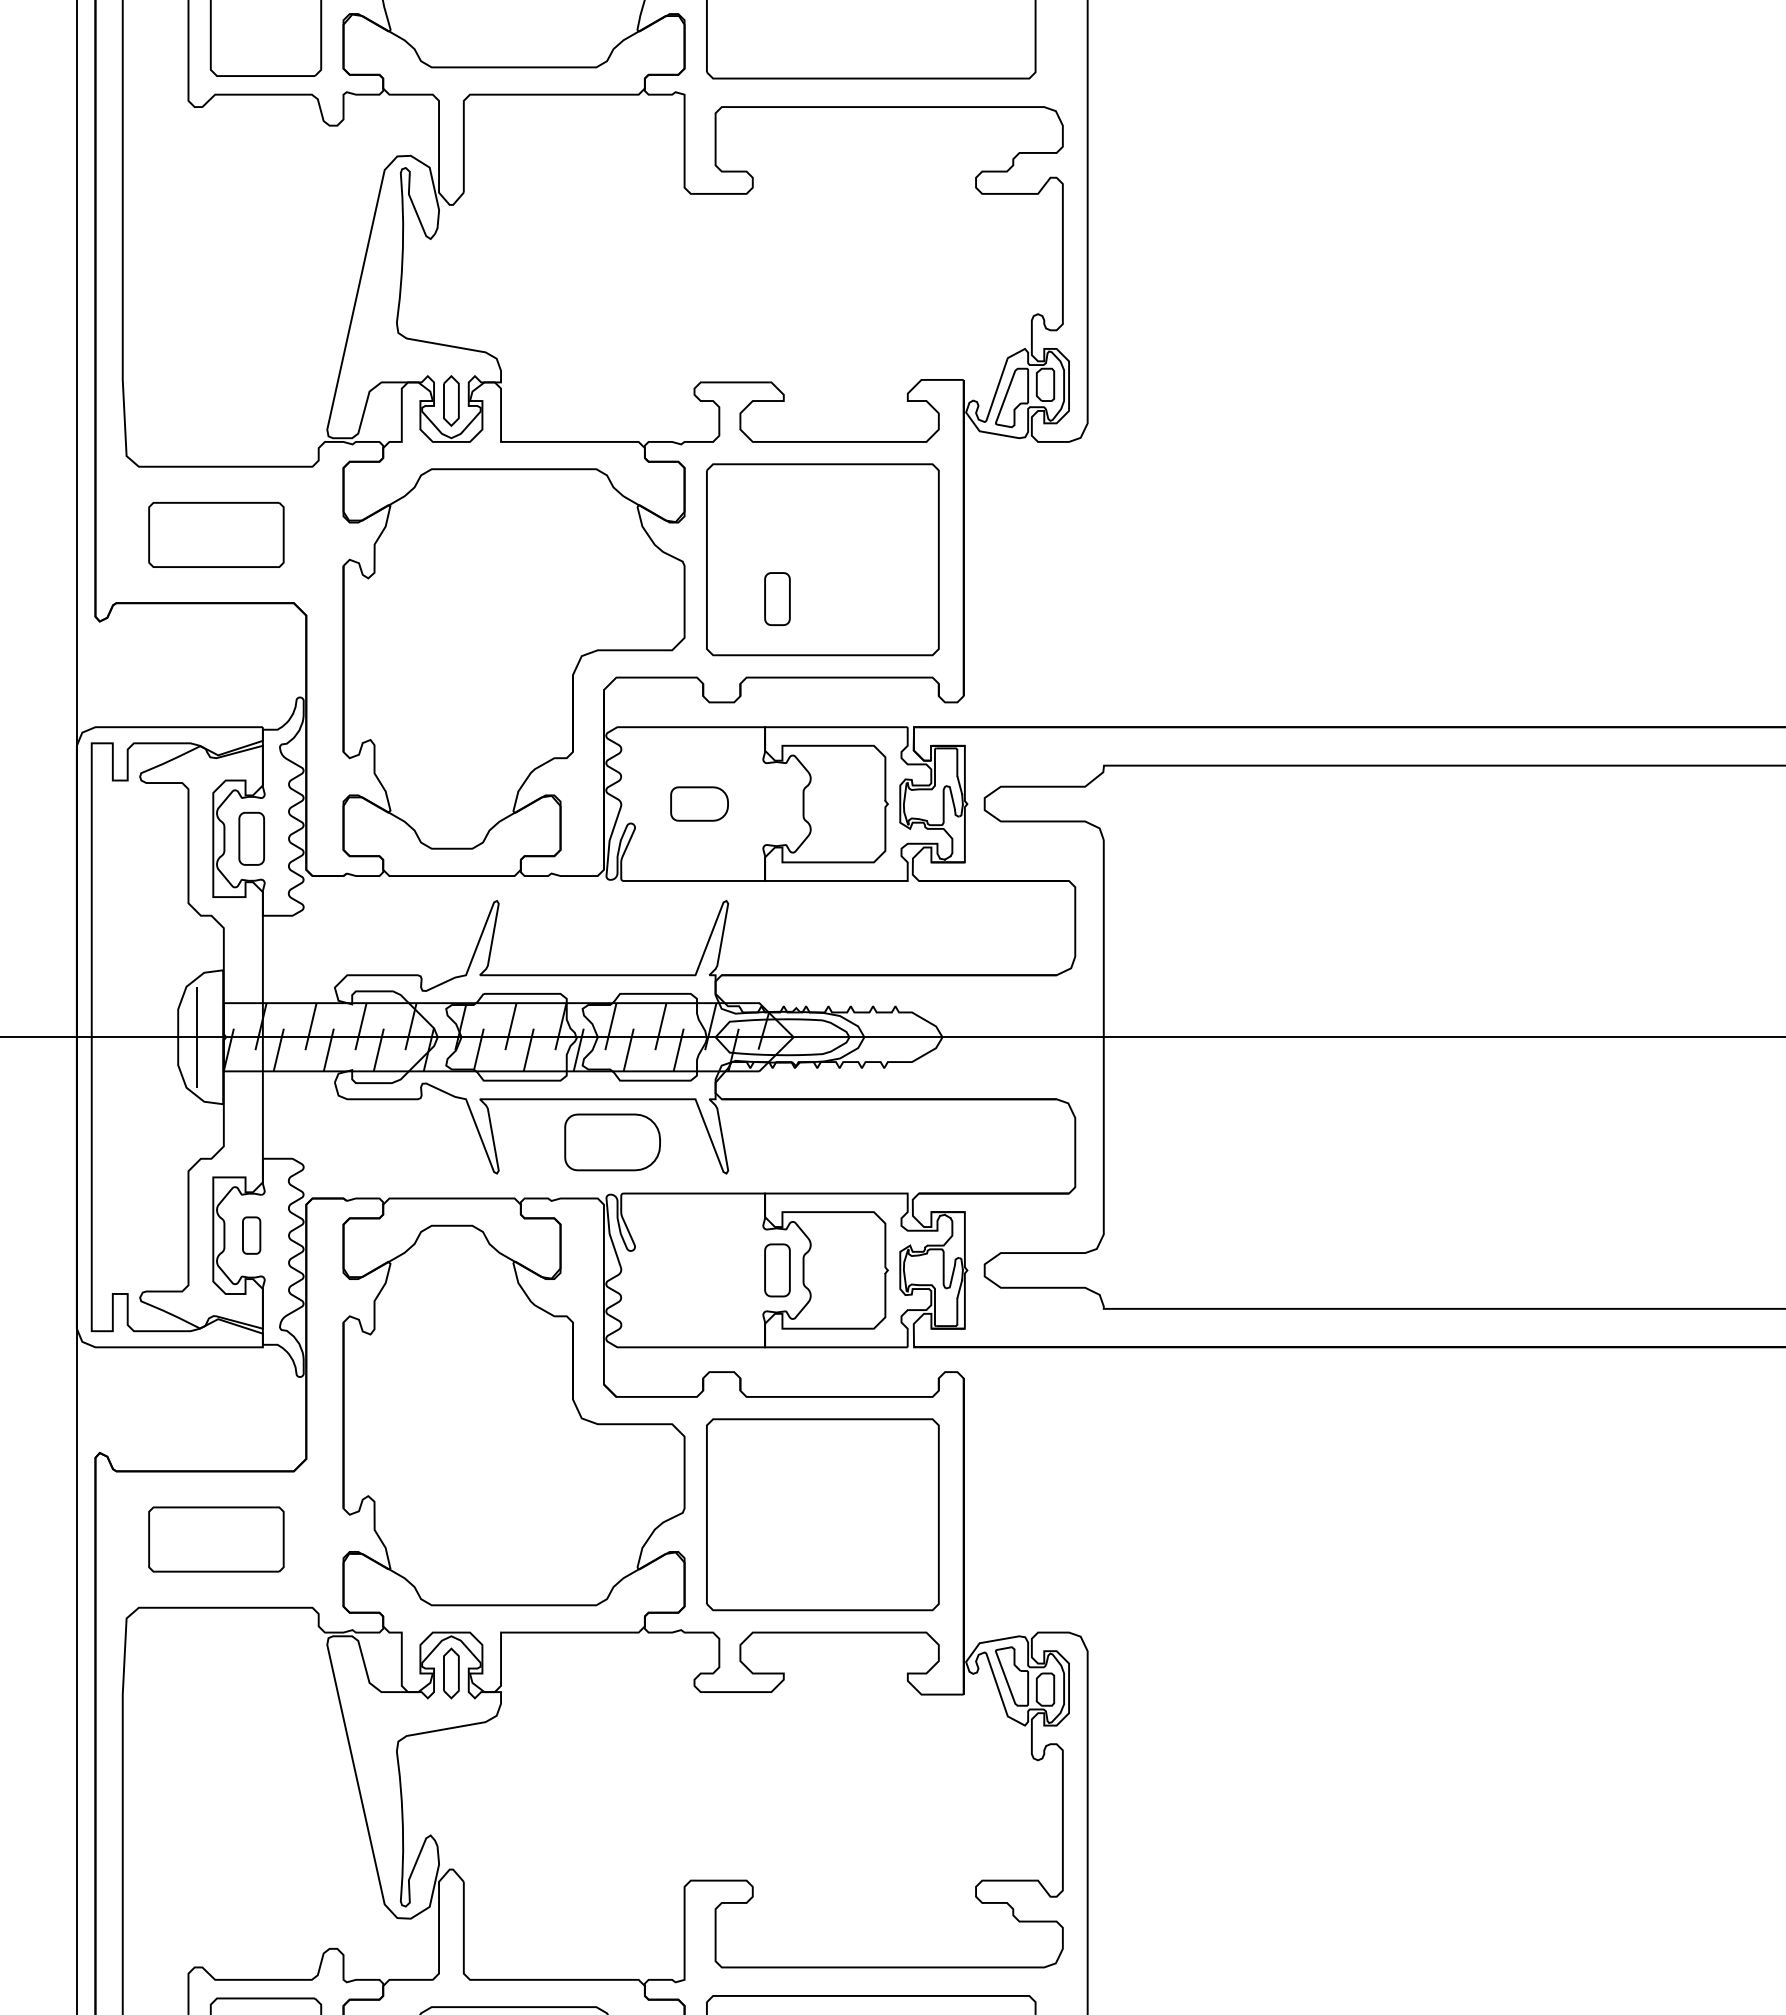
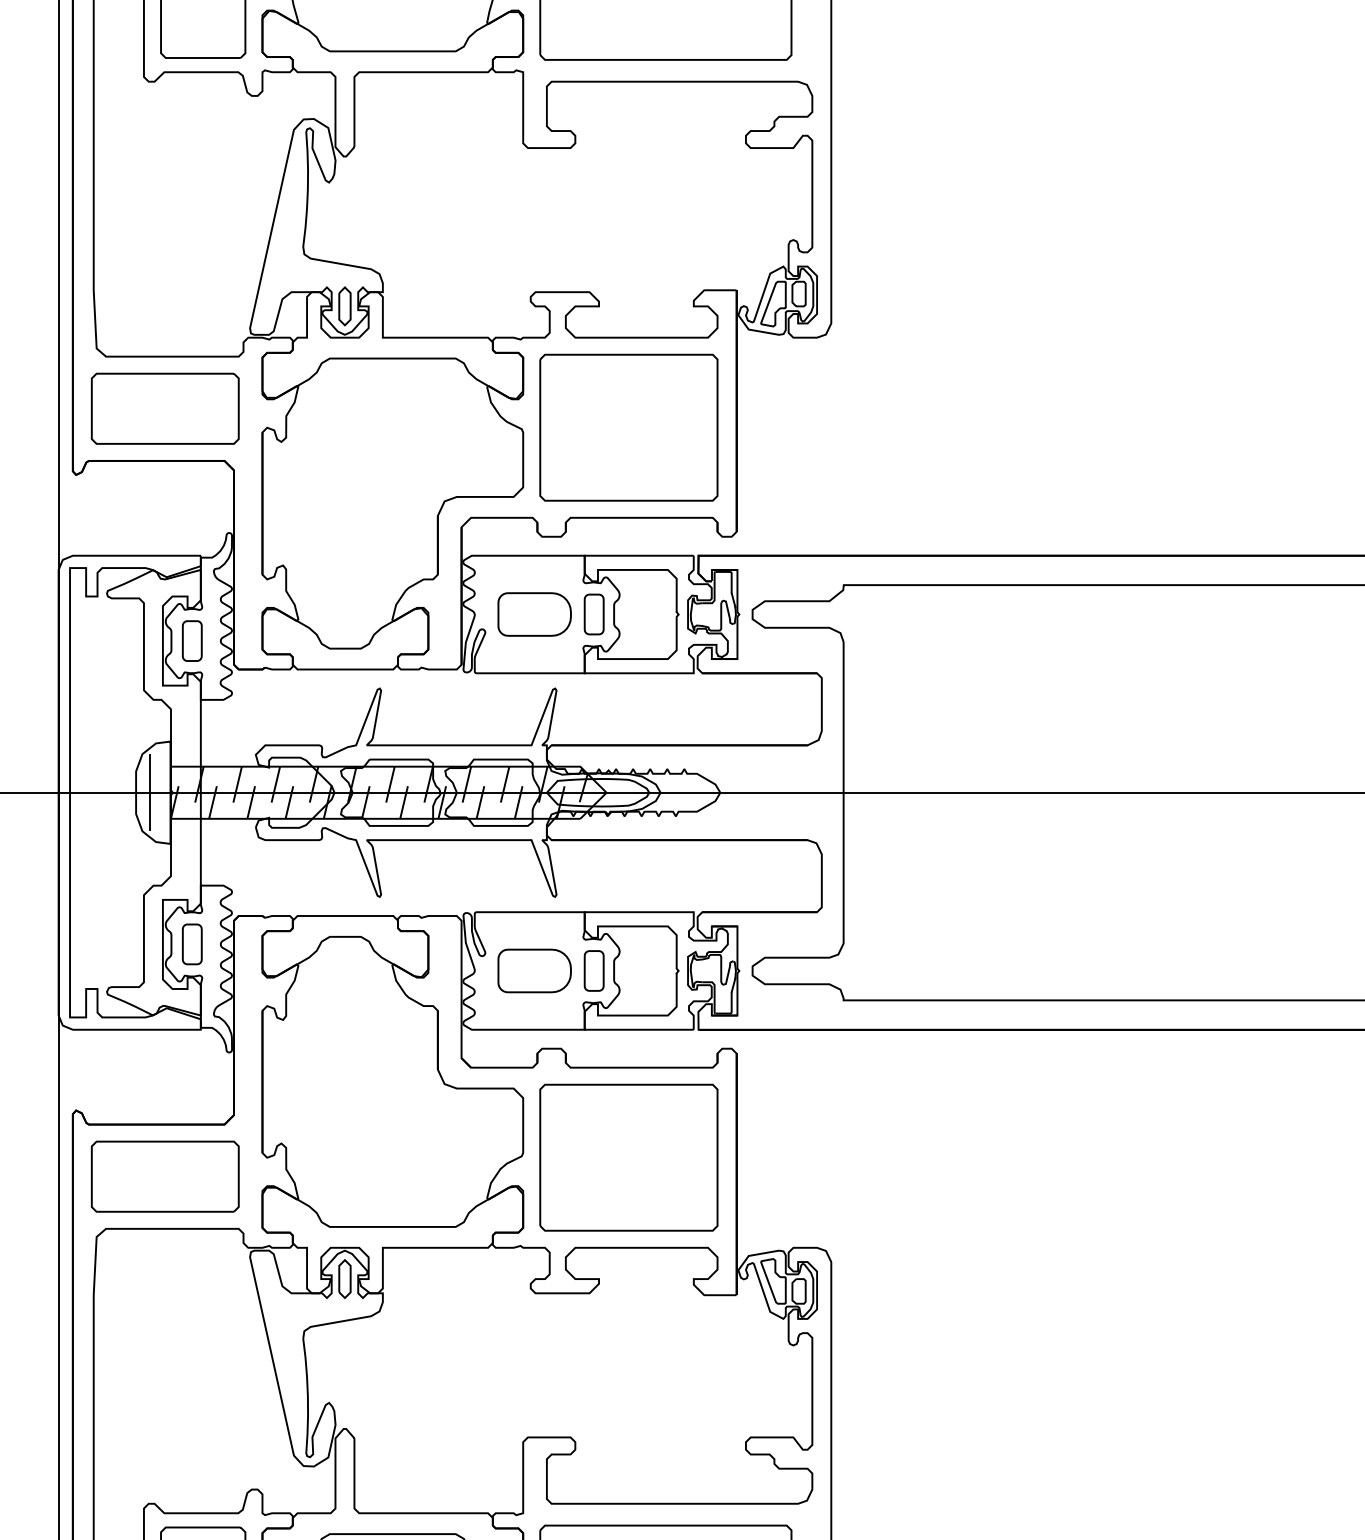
part: (216, 534) -> (165, 408), size x1.43
part: (777, 598) -> (594, 614), moved
part: (699, 803) -> (534, 614), size x1.67
part: (612, 1142) -> (534, 971), moved
part: (251, 1235) -> (192, 944), size x1.43
part: (216, 1539) -> (165, 1176), size x1.43

